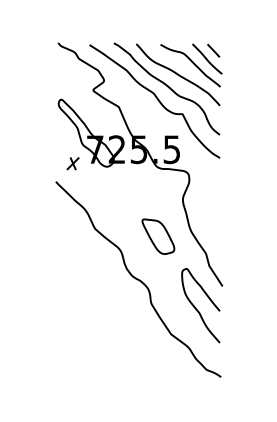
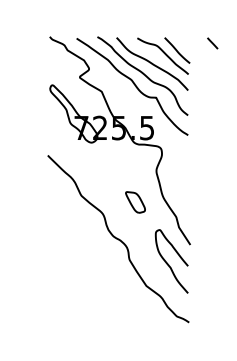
line: (213, 50) -> (212, 43), moved
part: (72, 163) -> (62, 139), removed
part: (158, 236) -> (135, 202), size x0.7

